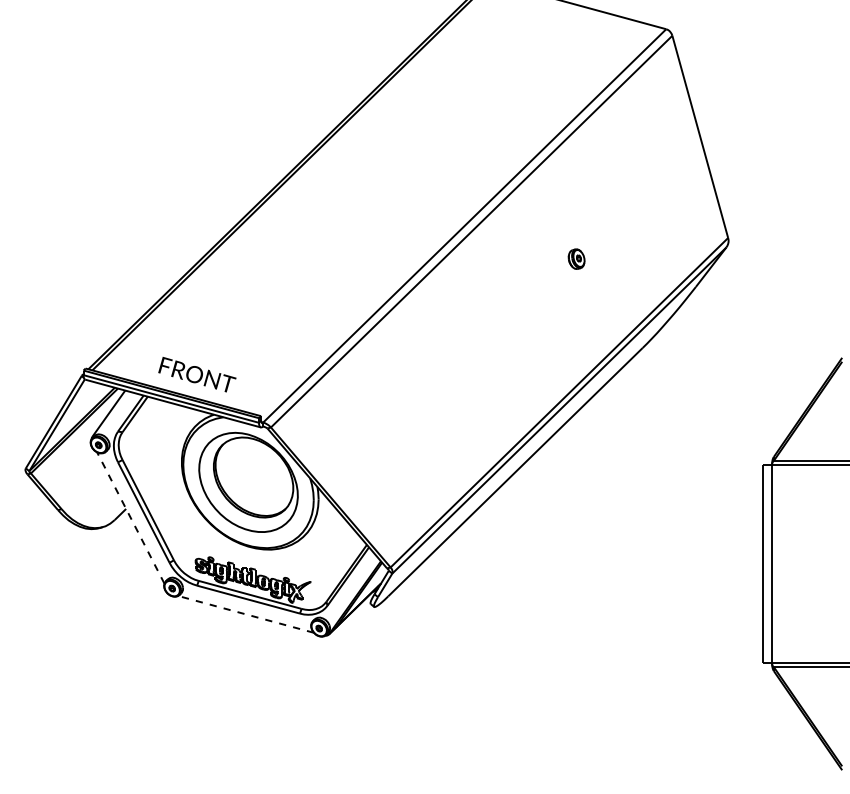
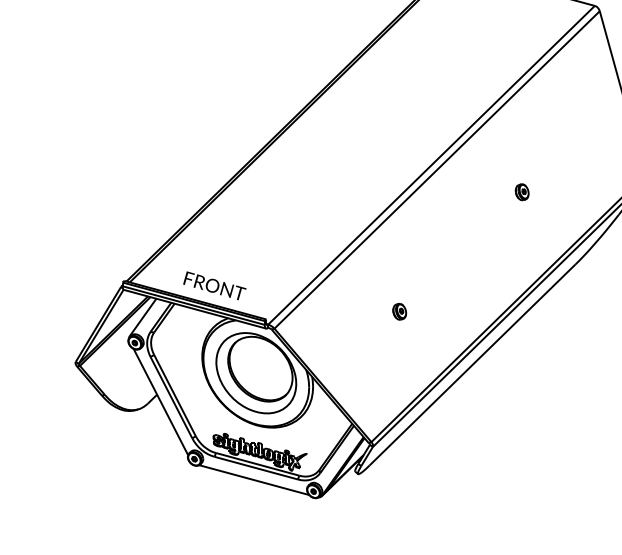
part: (425, 406) -> (399, 311), added
line: (130, 518) -> (160, 402), dashed -> solid
line: (245, 614) -> (253, 480), dashed -> solid

